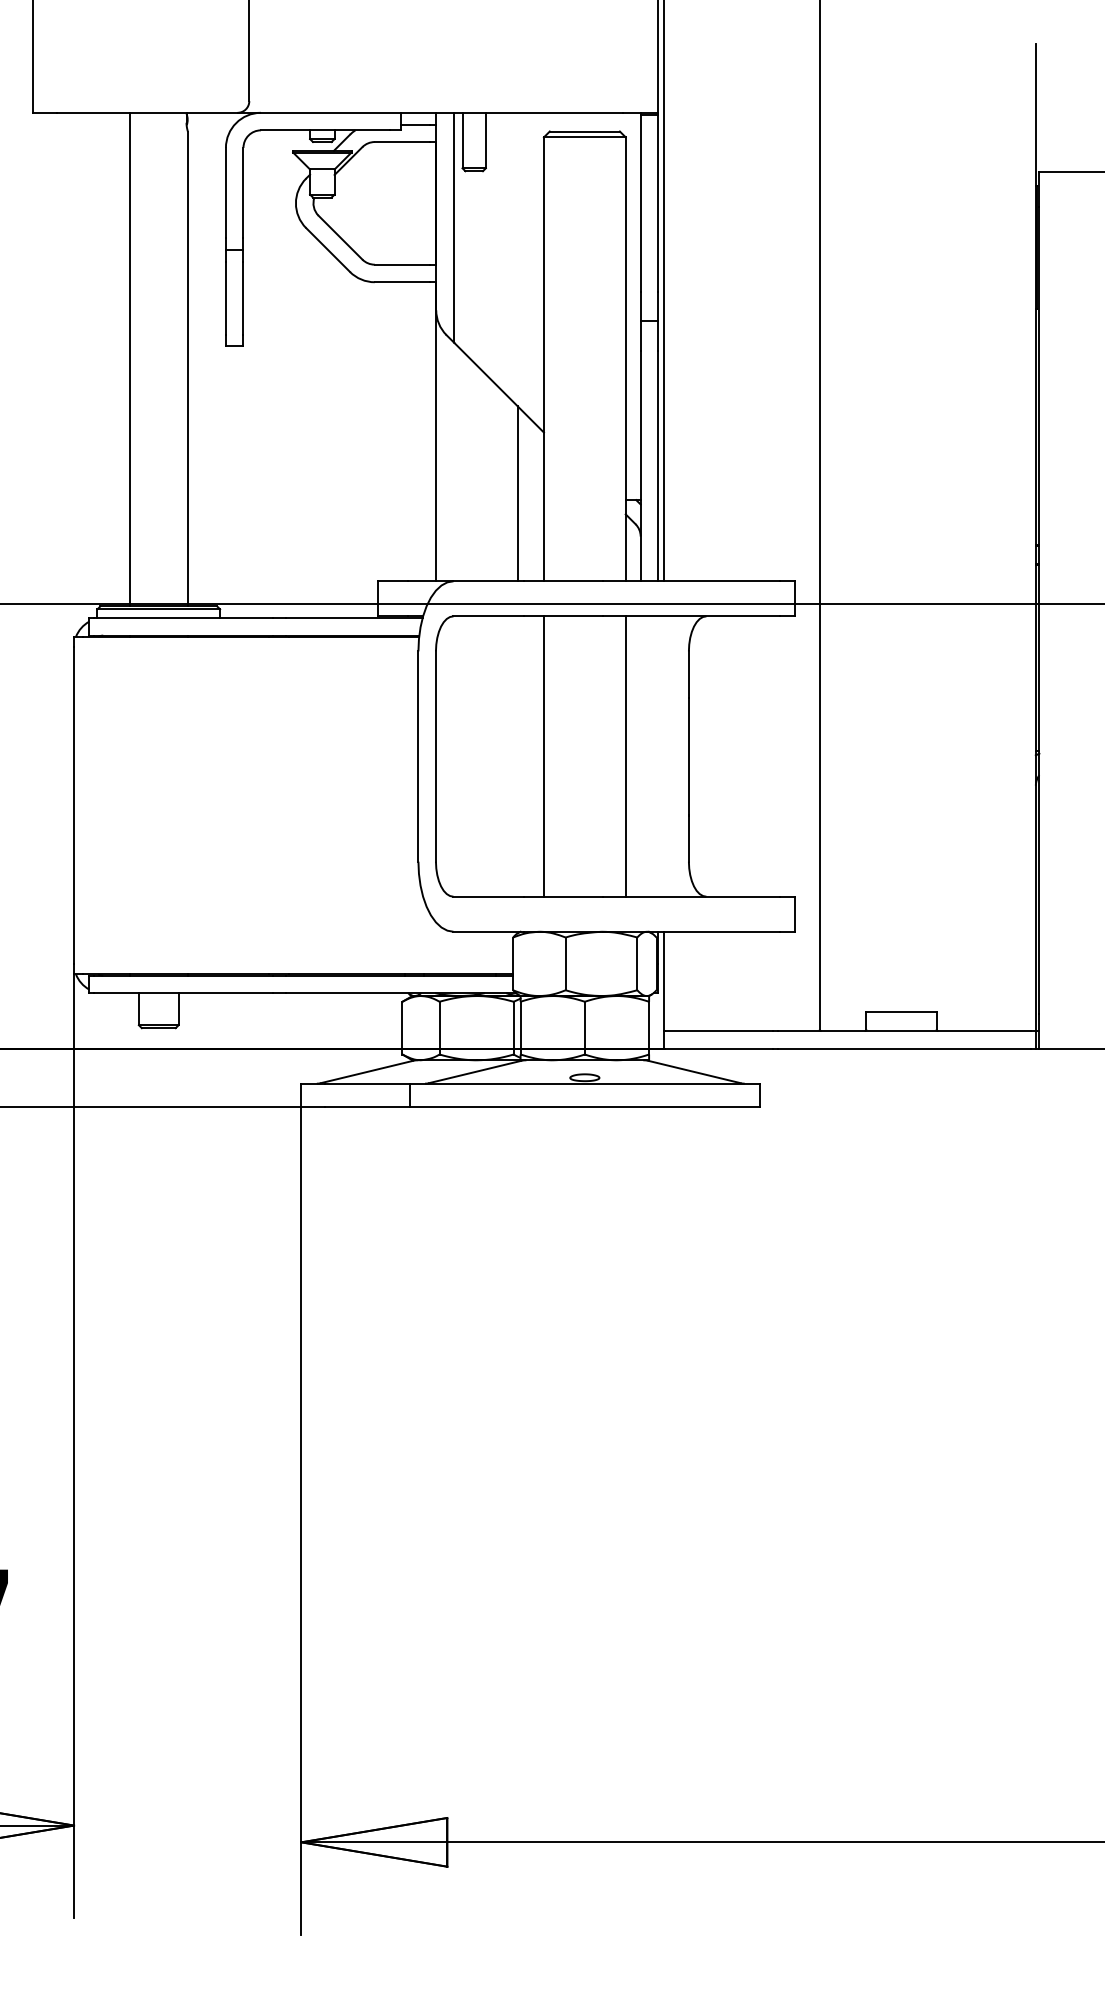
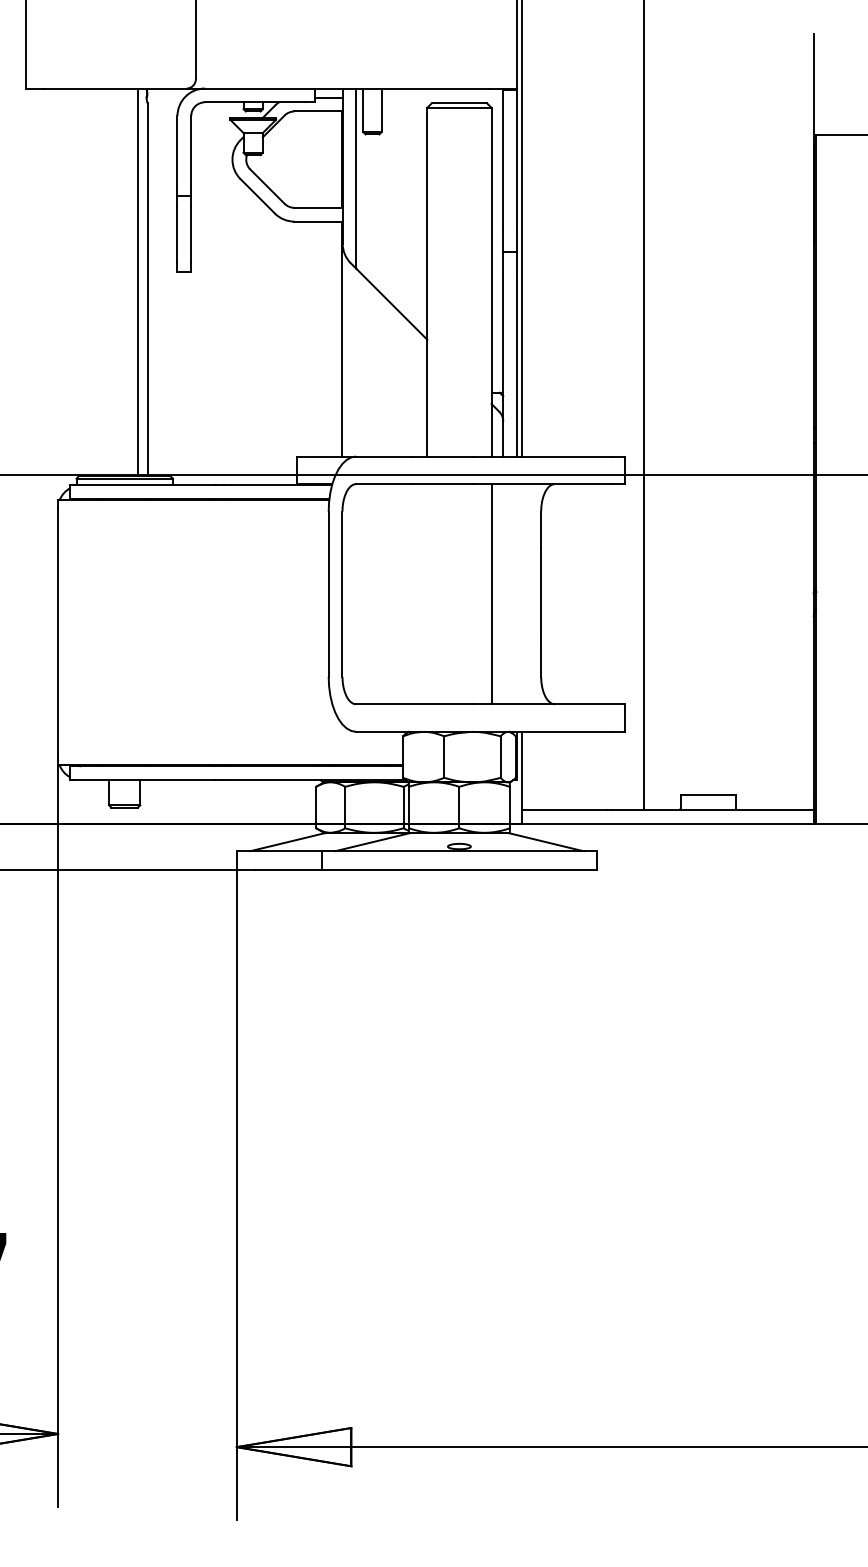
line: (129, 359) -> (137, 282), moved
line: (517, 493) -> (406, 387), removed
line: (544, 756) -> (427, 594), removed

